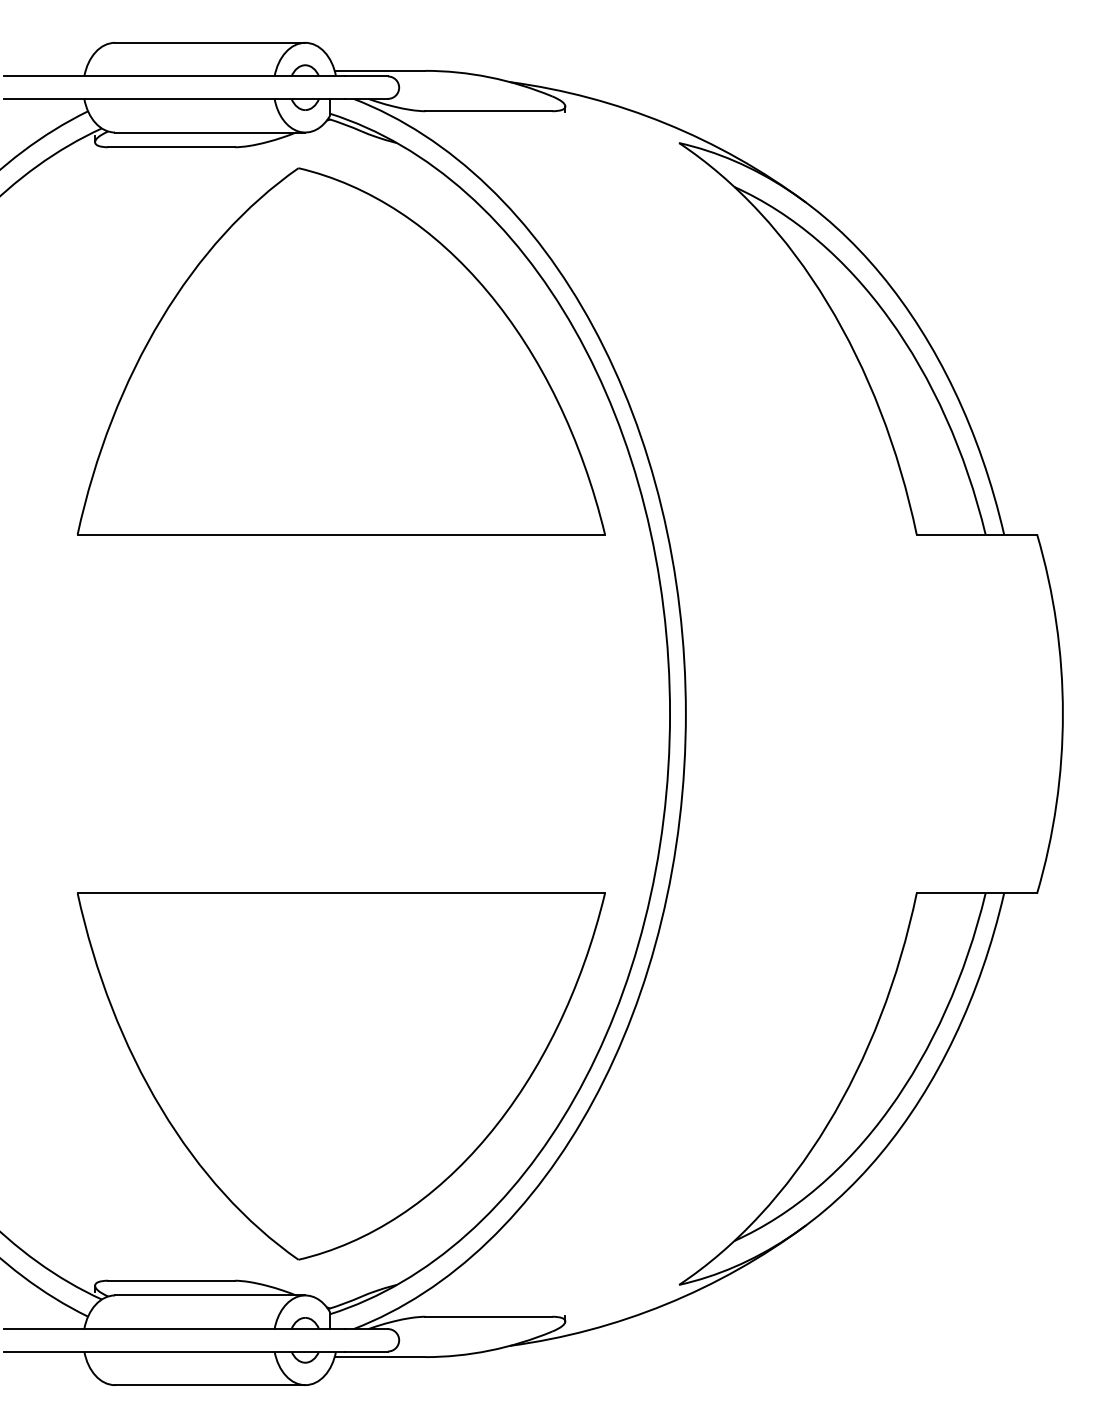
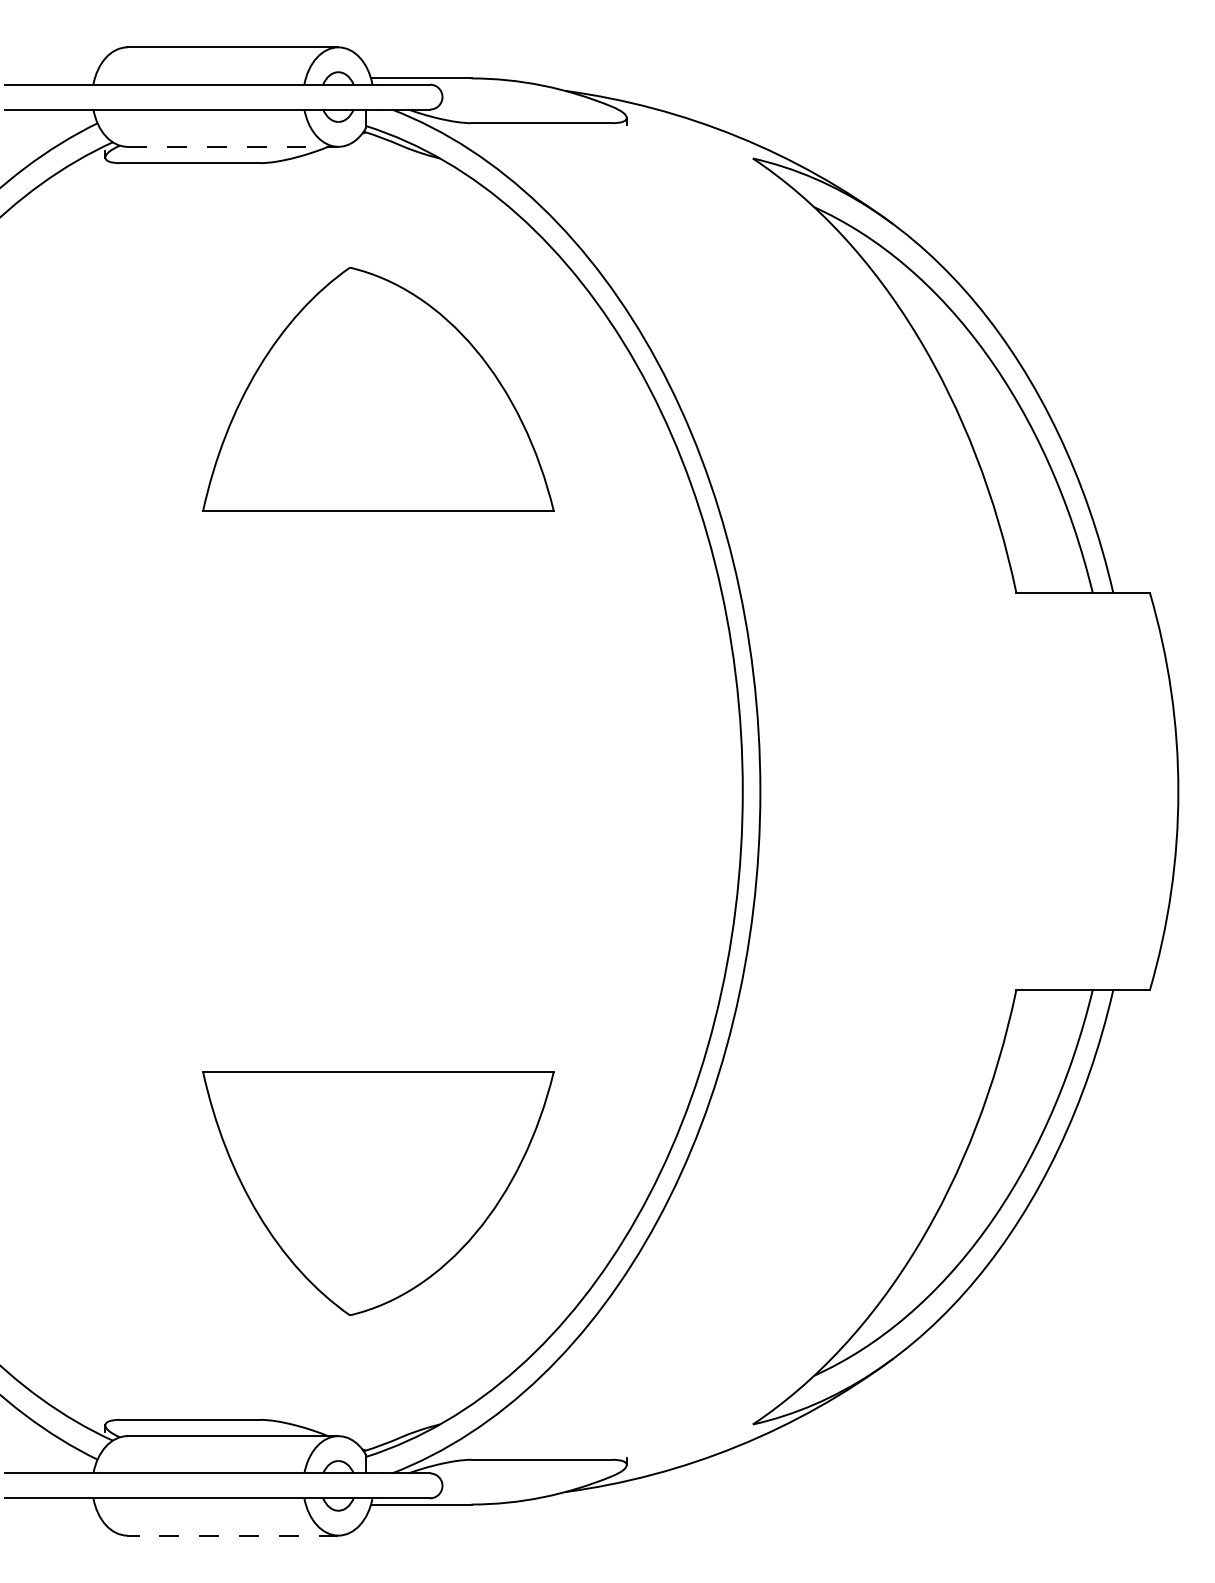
line: (210, 132) -> (233, 146), solid -> dashed
part: (341, 351) -> (378, 389), size x0.6
part: (341, 1076) -> (378, 1193), size x0.6
line: (209, 1385) -> (232, 1535), solid -> dashed

